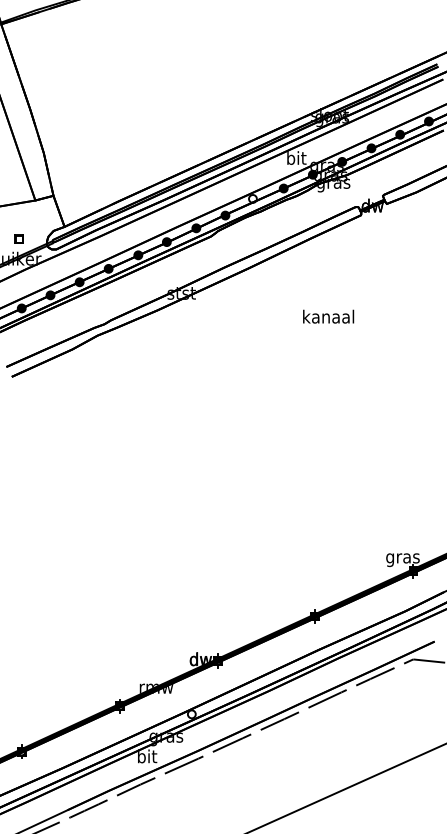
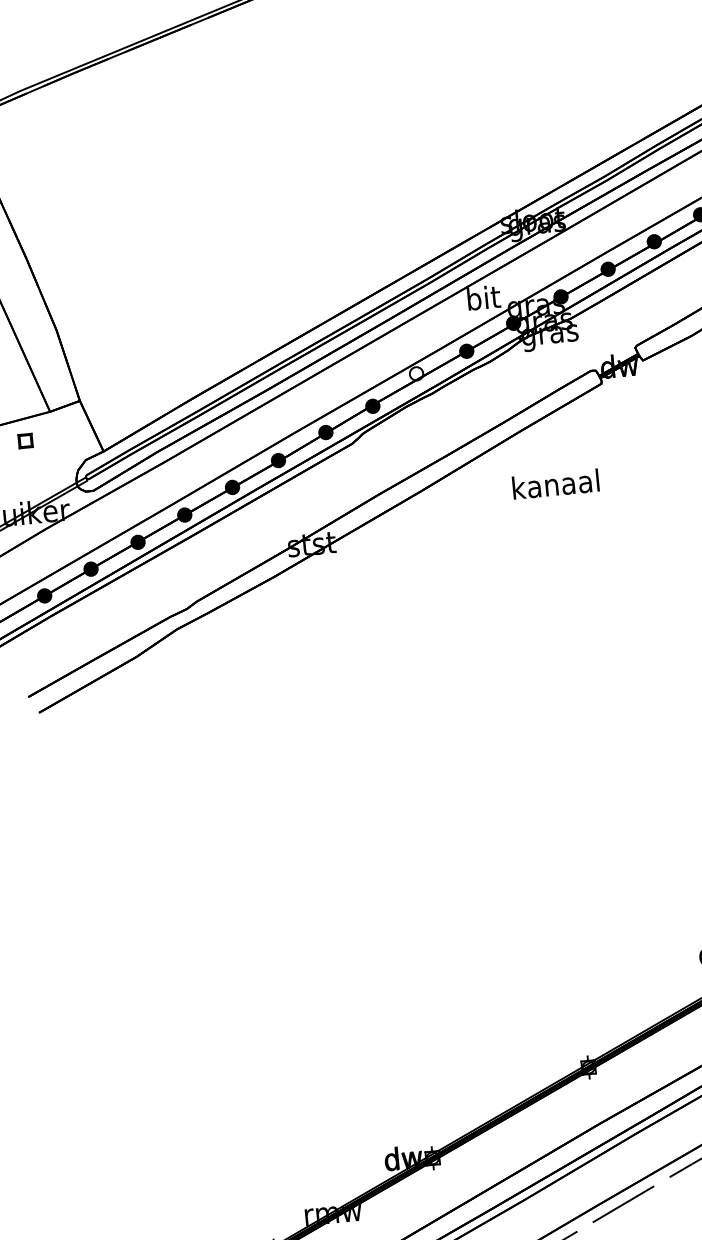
part: (18, 238) -> (24, 439), moved
text: (328, 316) -> (555, 483), moved

